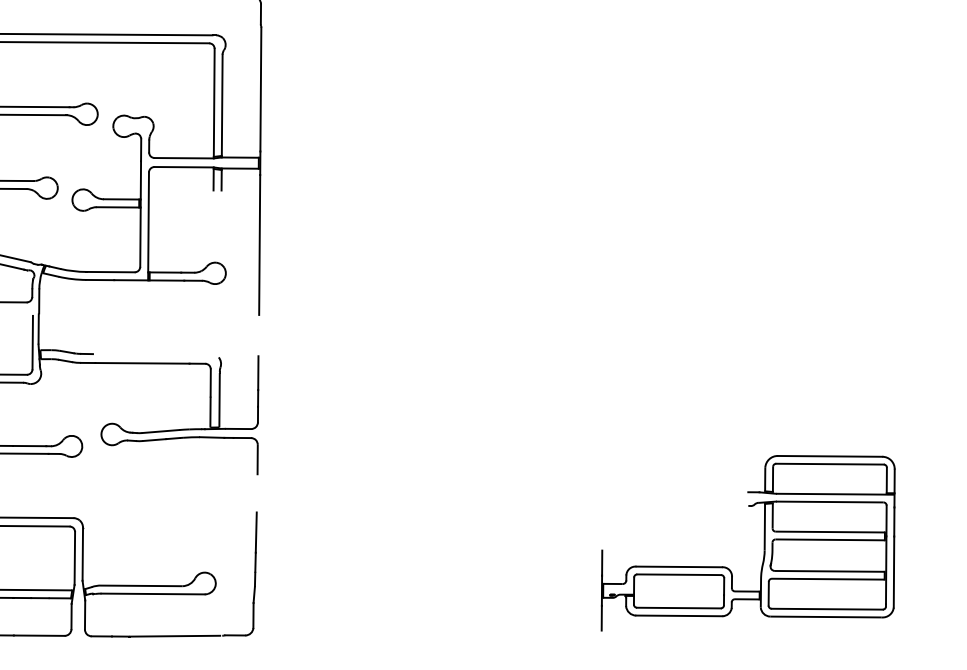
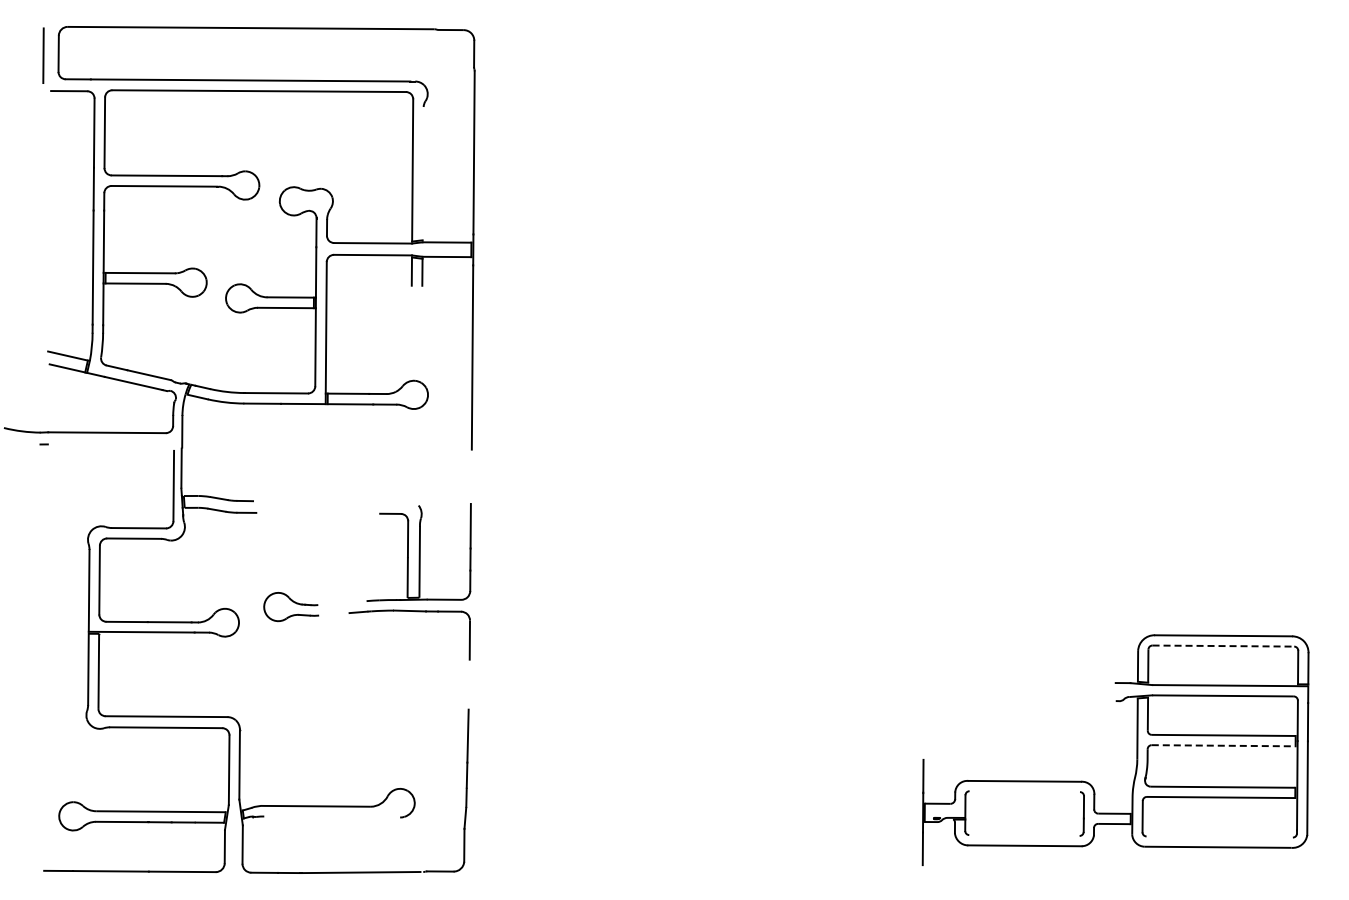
line: (221, 105) -> (422, 173), removed
line: (142, 362) -> (318, 512), removed
line: (160, 431) -> (342, 603), removed
line: (154, 440) -> (334, 614), removed
line: (830, 464) -> (1223, 646), solid -> dashed
line: (830, 539) -> (1224, 745), solid -> dashed
line: (678, 574) -> (1024, 791), removed
line: (153, 593) -> (332, 816), removed
line: (678, 608) -> (1024, 835), removed
line: (827, 608) -> (1219, 836), removed

